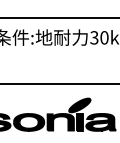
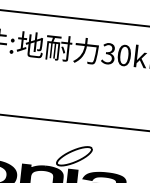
fill: (79, 105) -> (73, 156), removed

